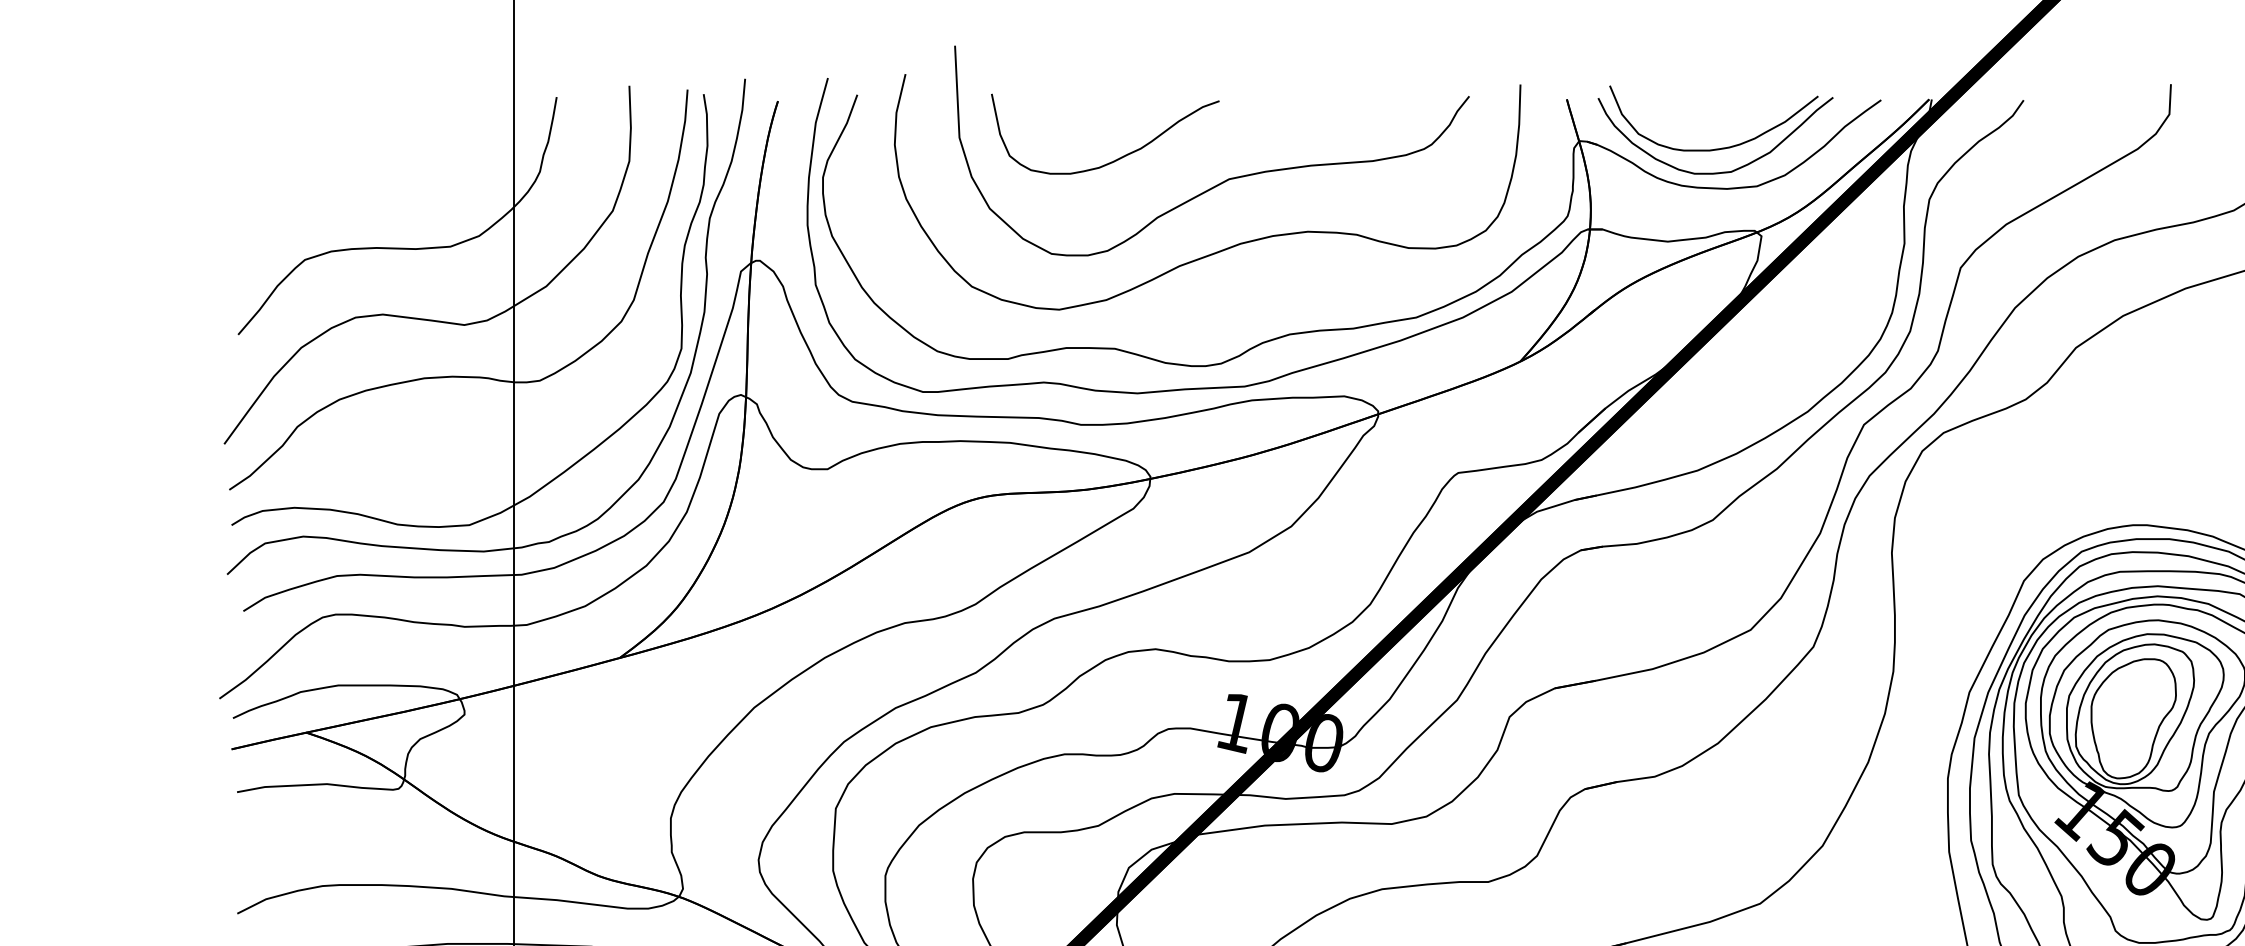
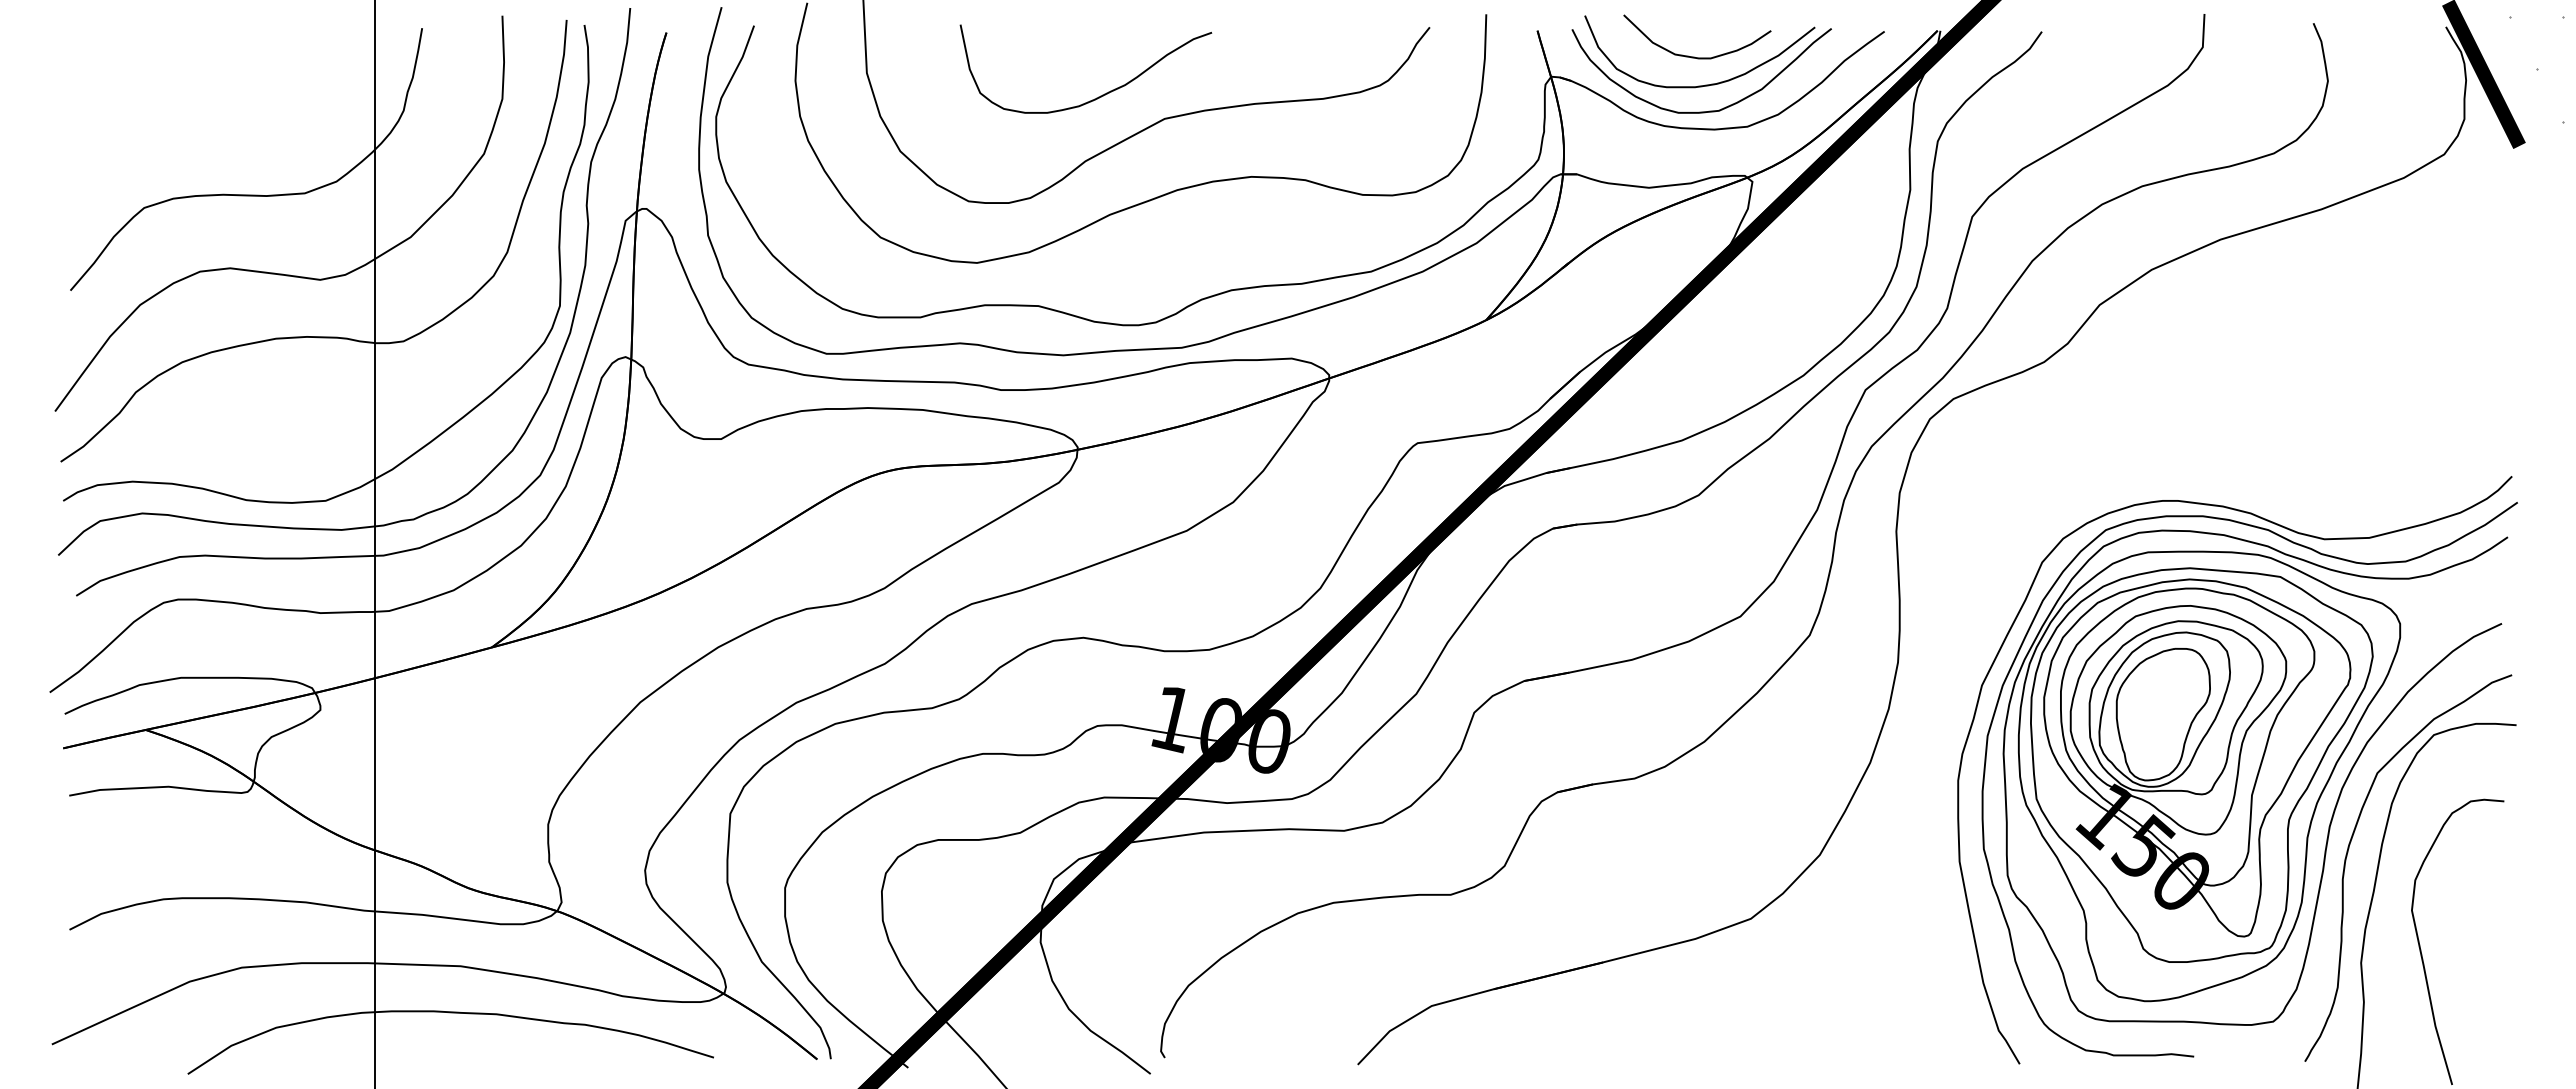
curve: (1709, 122) -> (1694, 56), added
curve: (1116, 158) -> (1098, 96), moved

